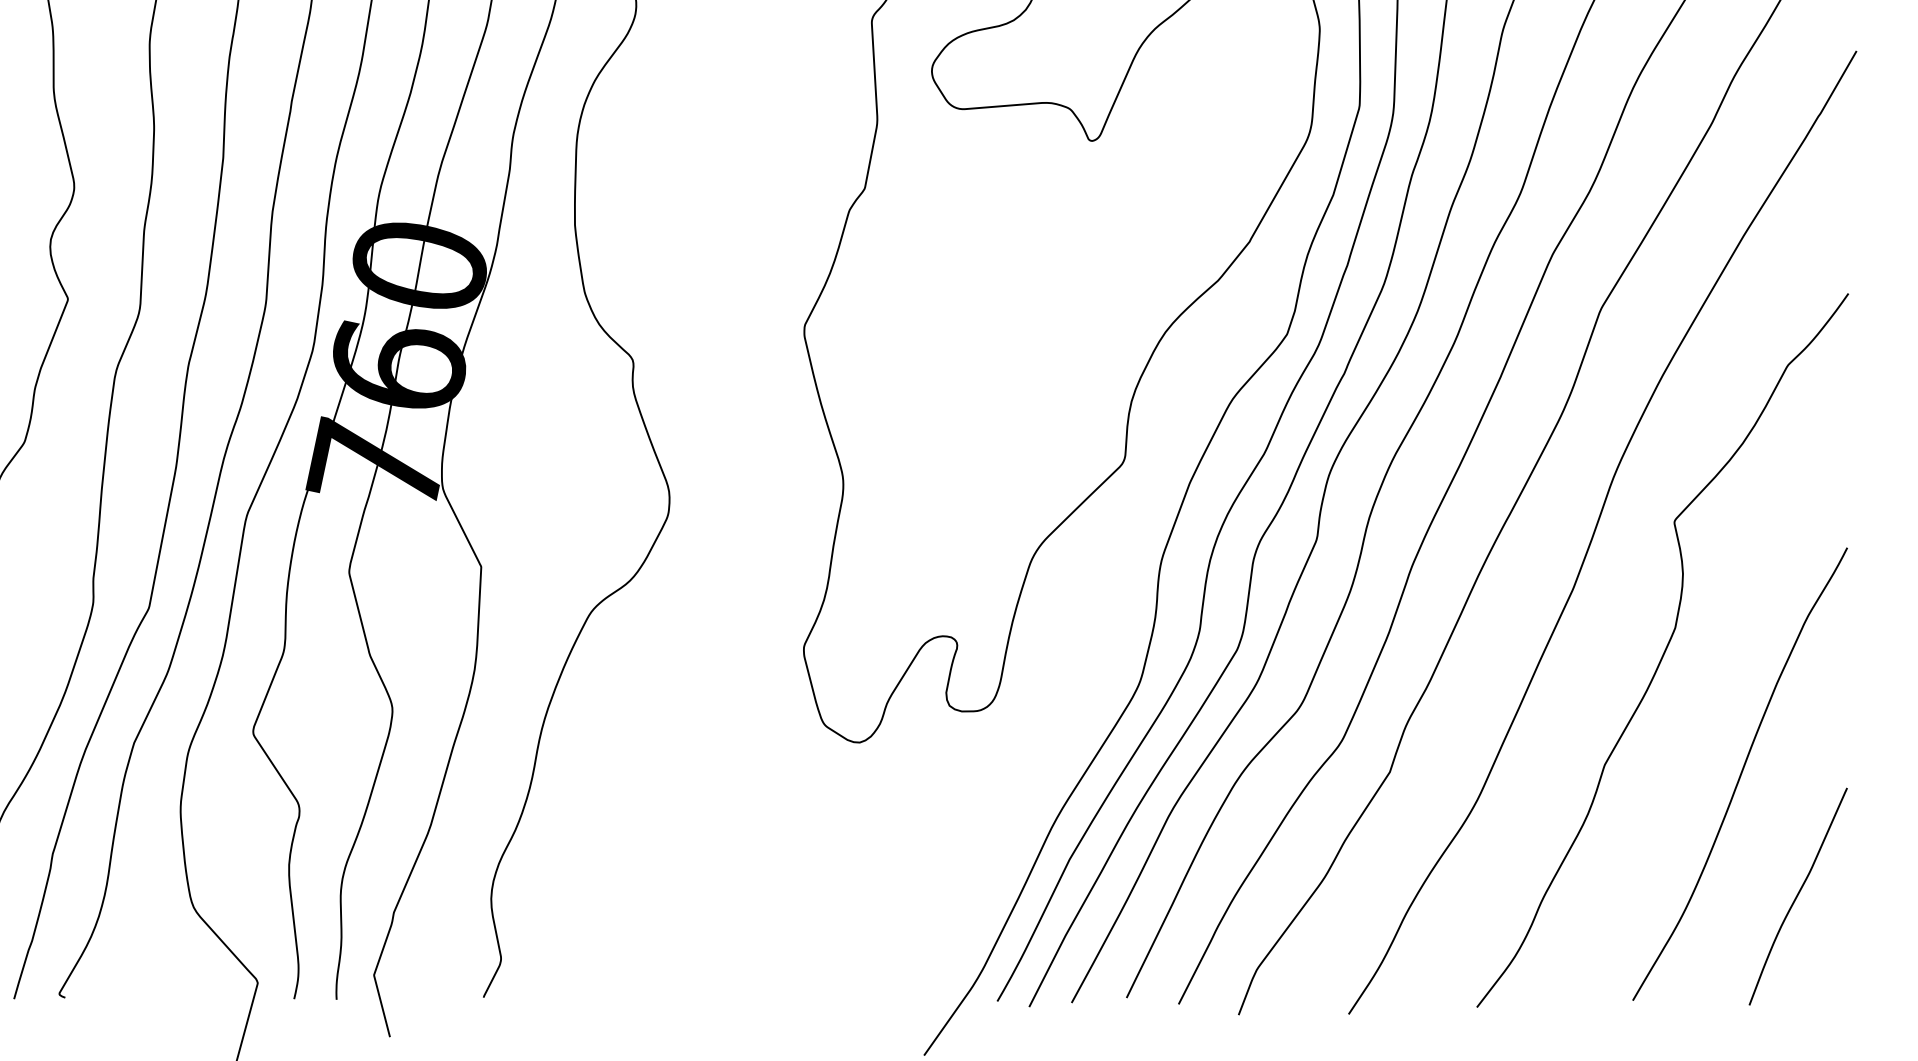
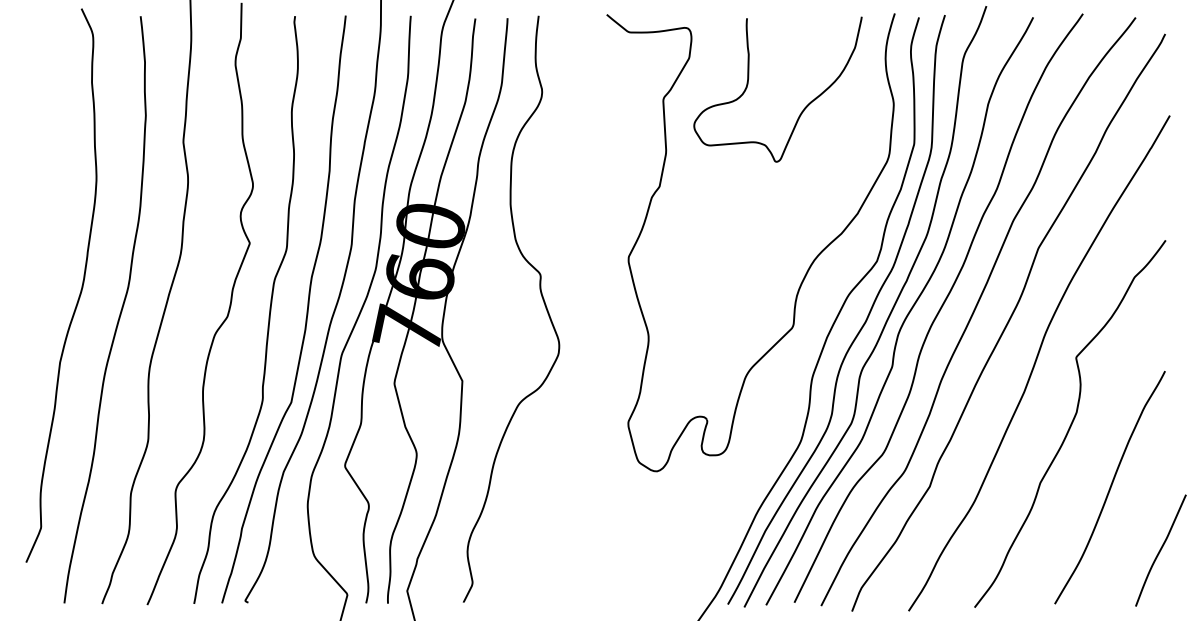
curve: (1797, 896) -> (1160, 550), moved

